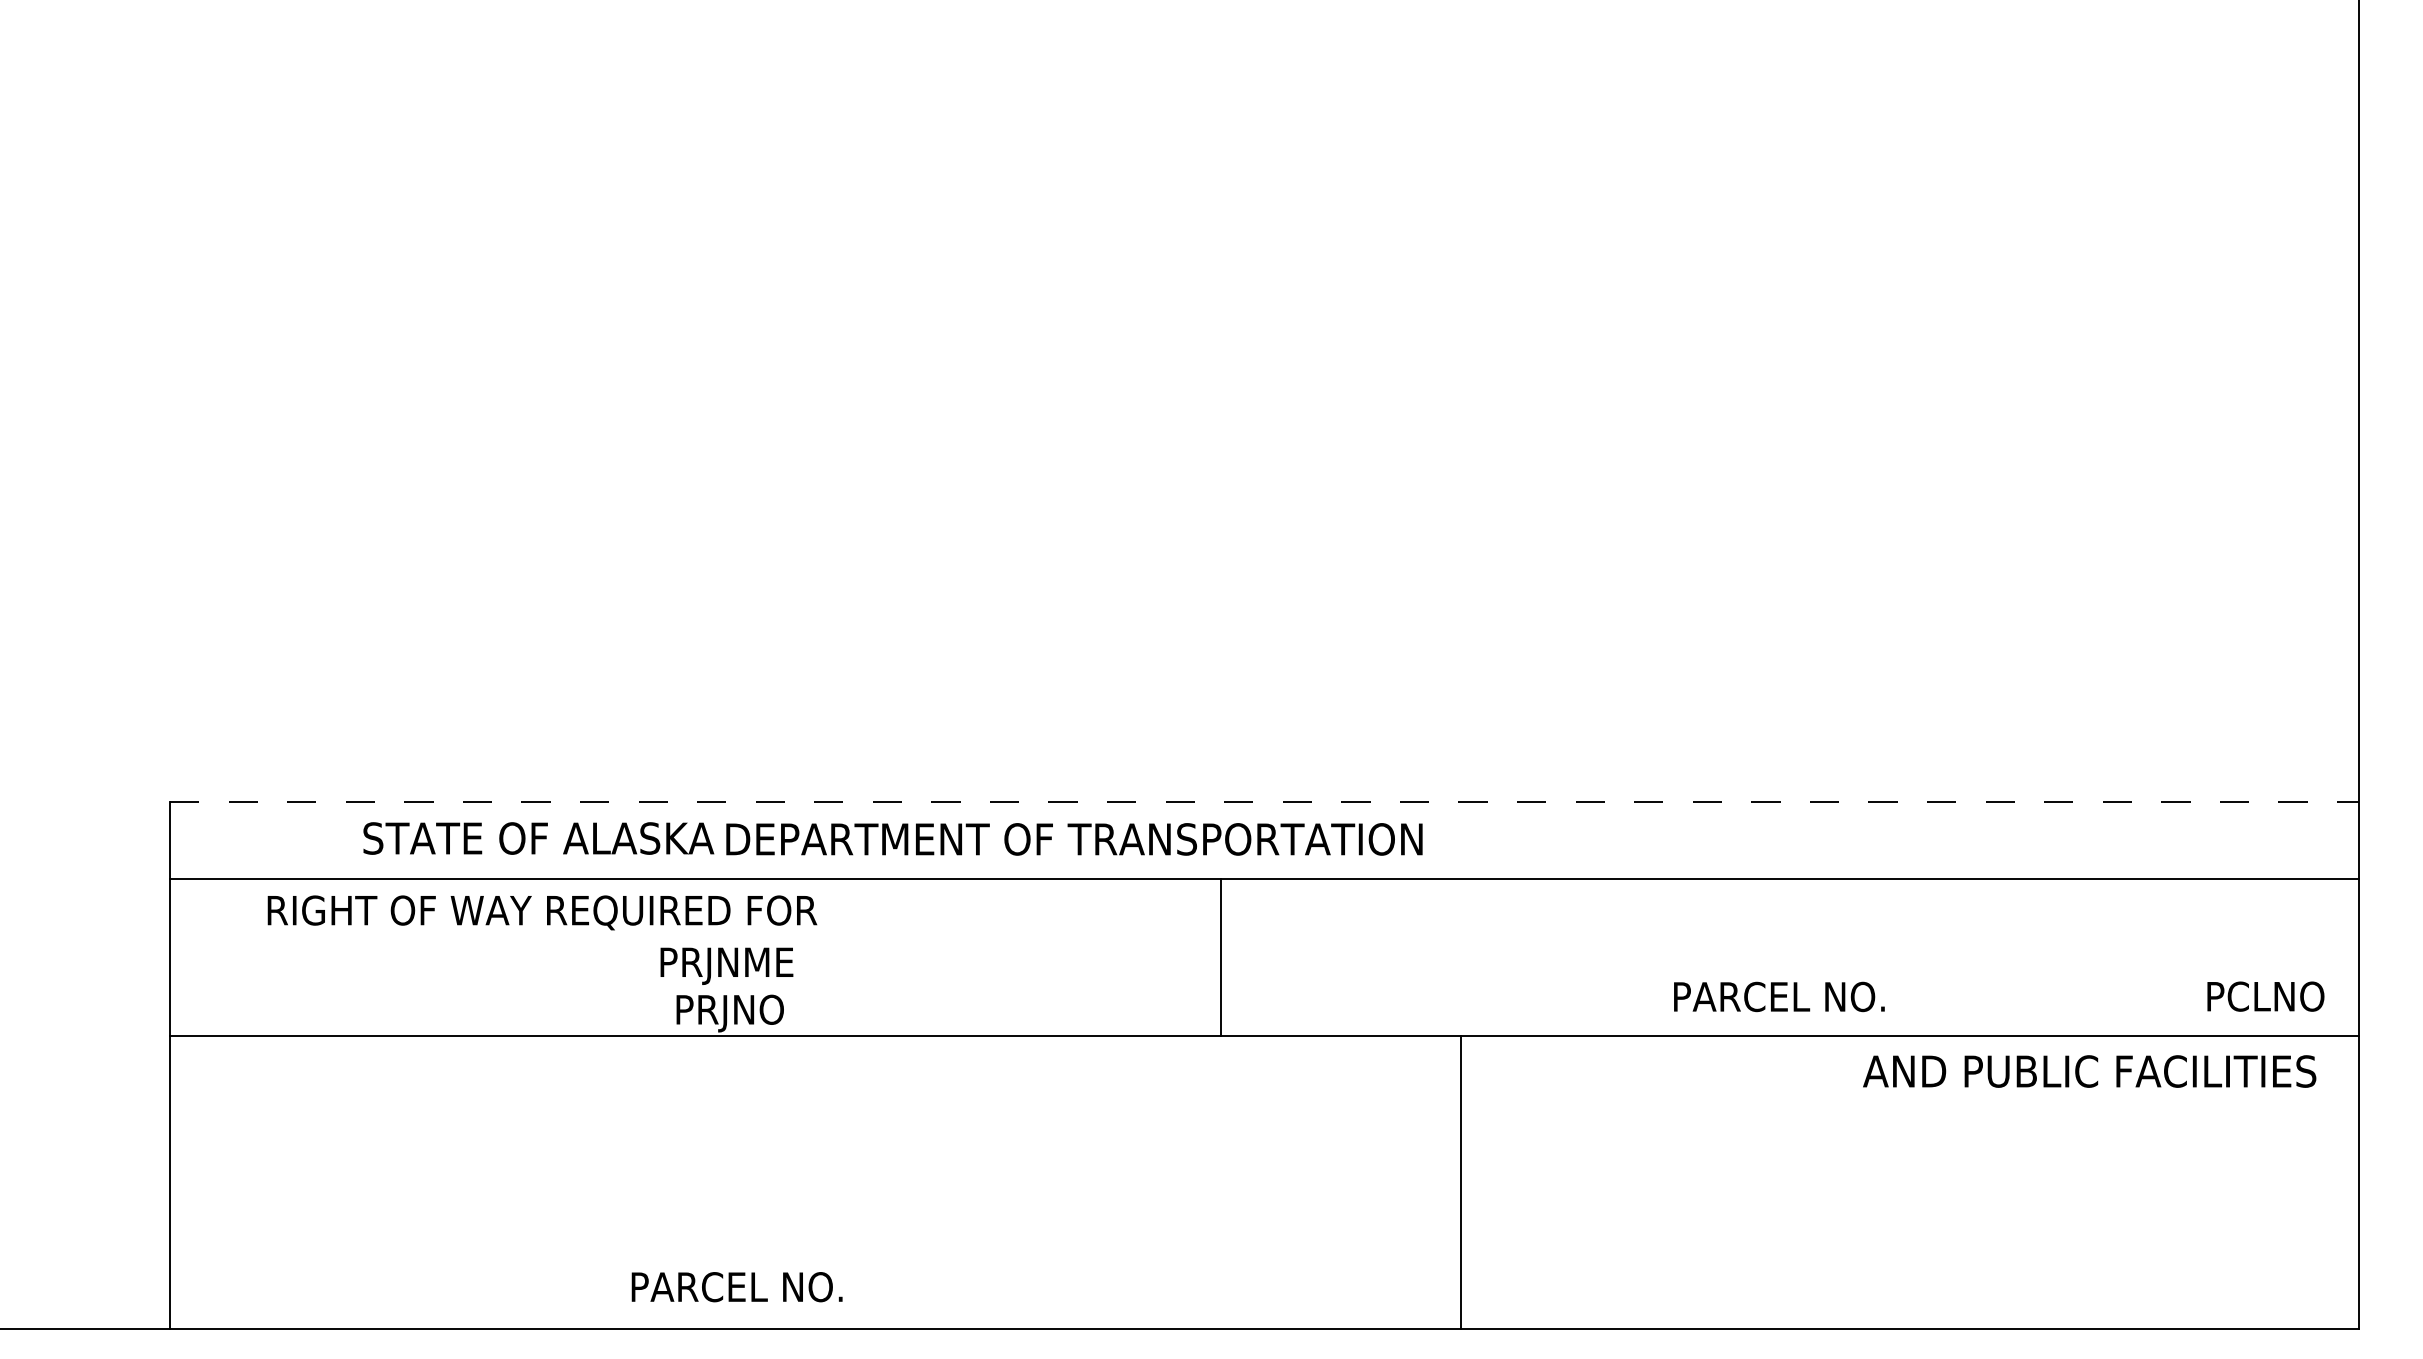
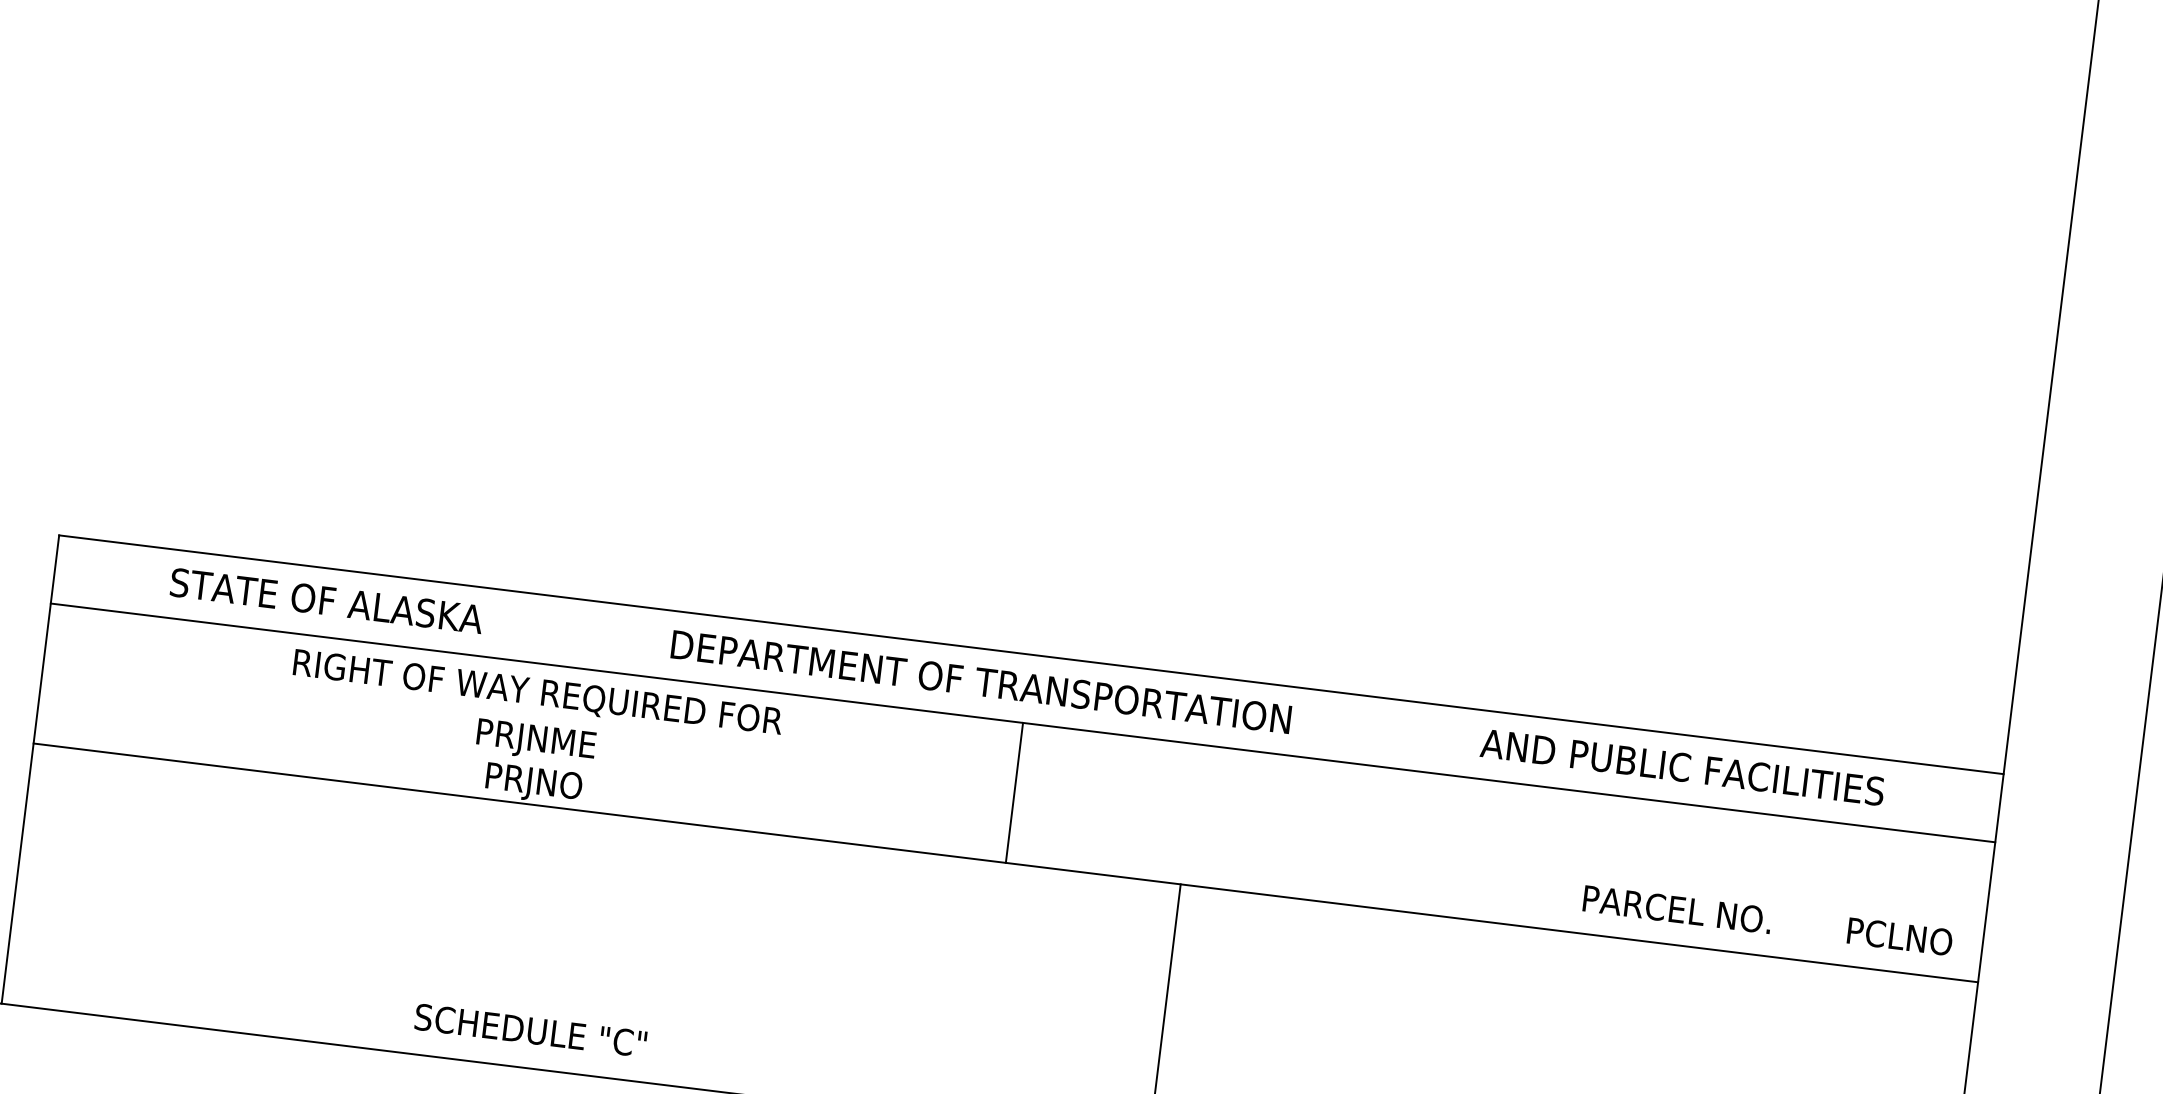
line: (1264, 802) -> (1031, 655), dashed -> solid
text: (538, 838) -> (326, 600), moved
text: (1074, 839) -> (981, 682), moved
text: (542, 912) -> (538, 693), moved
line: (1221, 957) -> (1014, 792), moved
text: (1779, 996) -> (1677, 909), moved
text: (2089, 1071) -> (1682, 767), moved
text: (760, 1287) -> (530, 1030), PARCEL NO. -> SCHEDULE "C"

